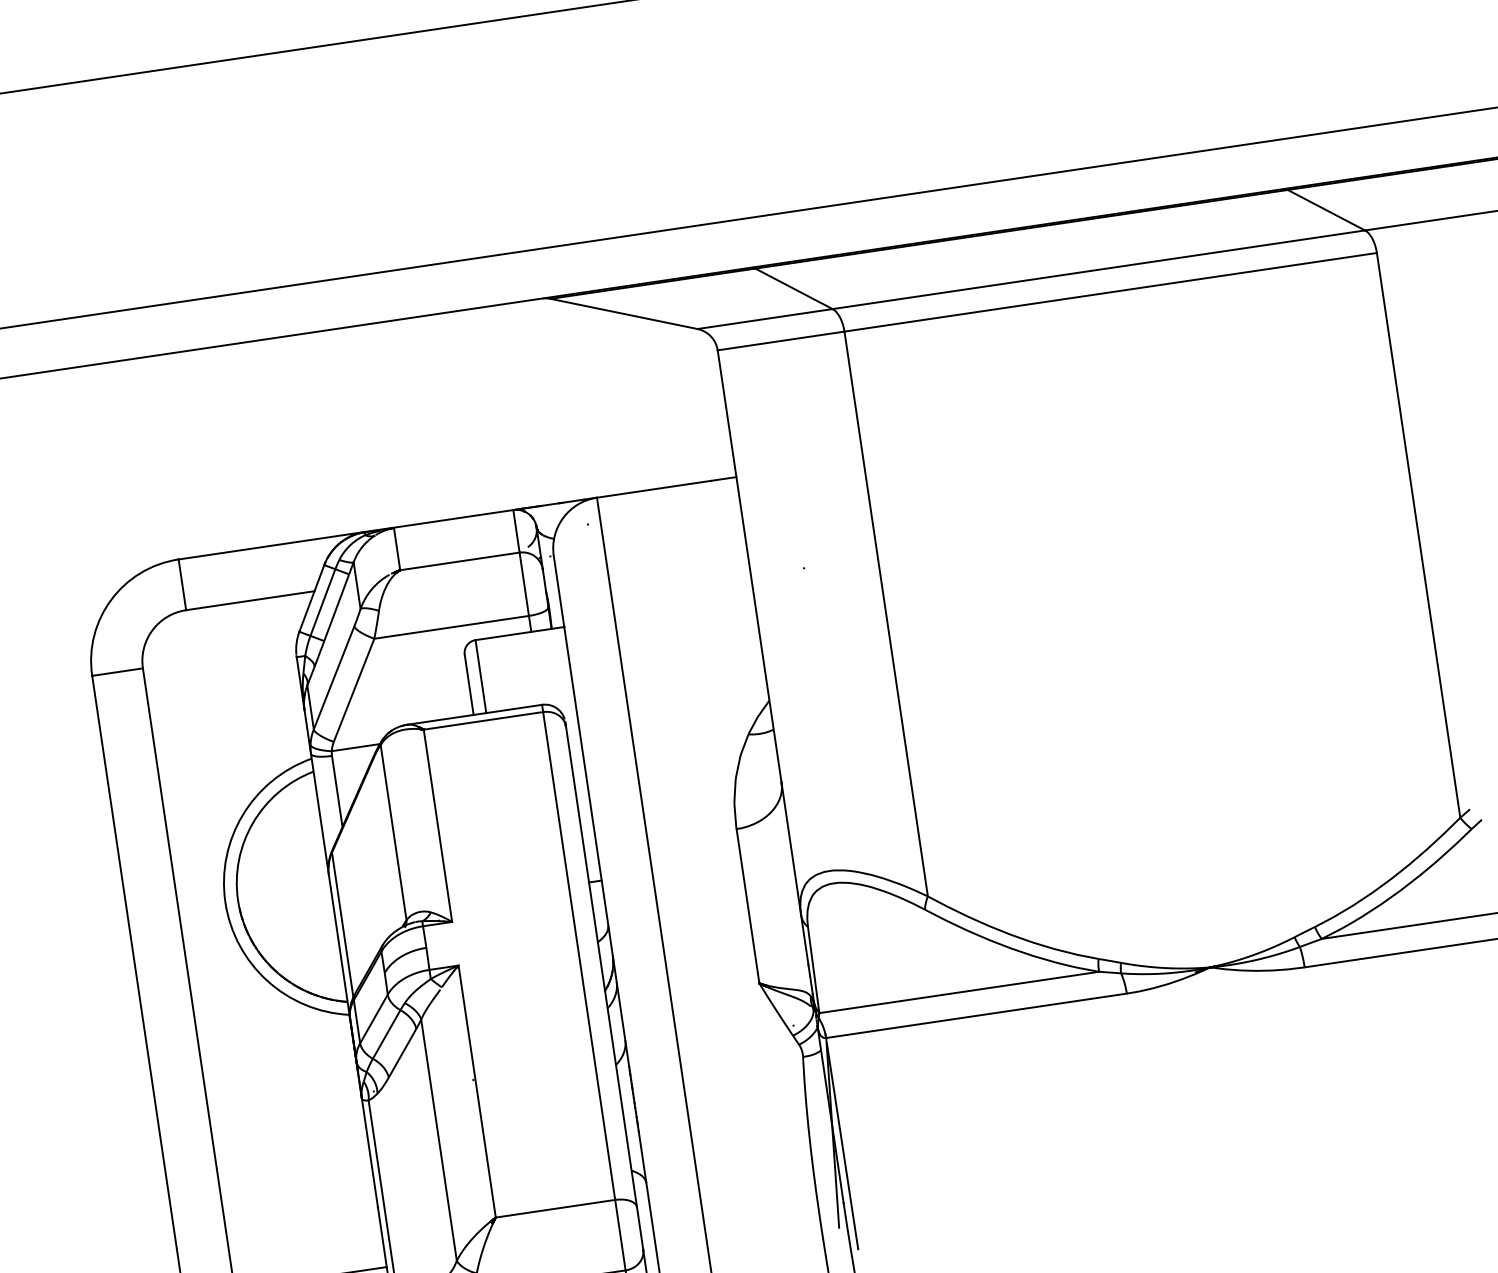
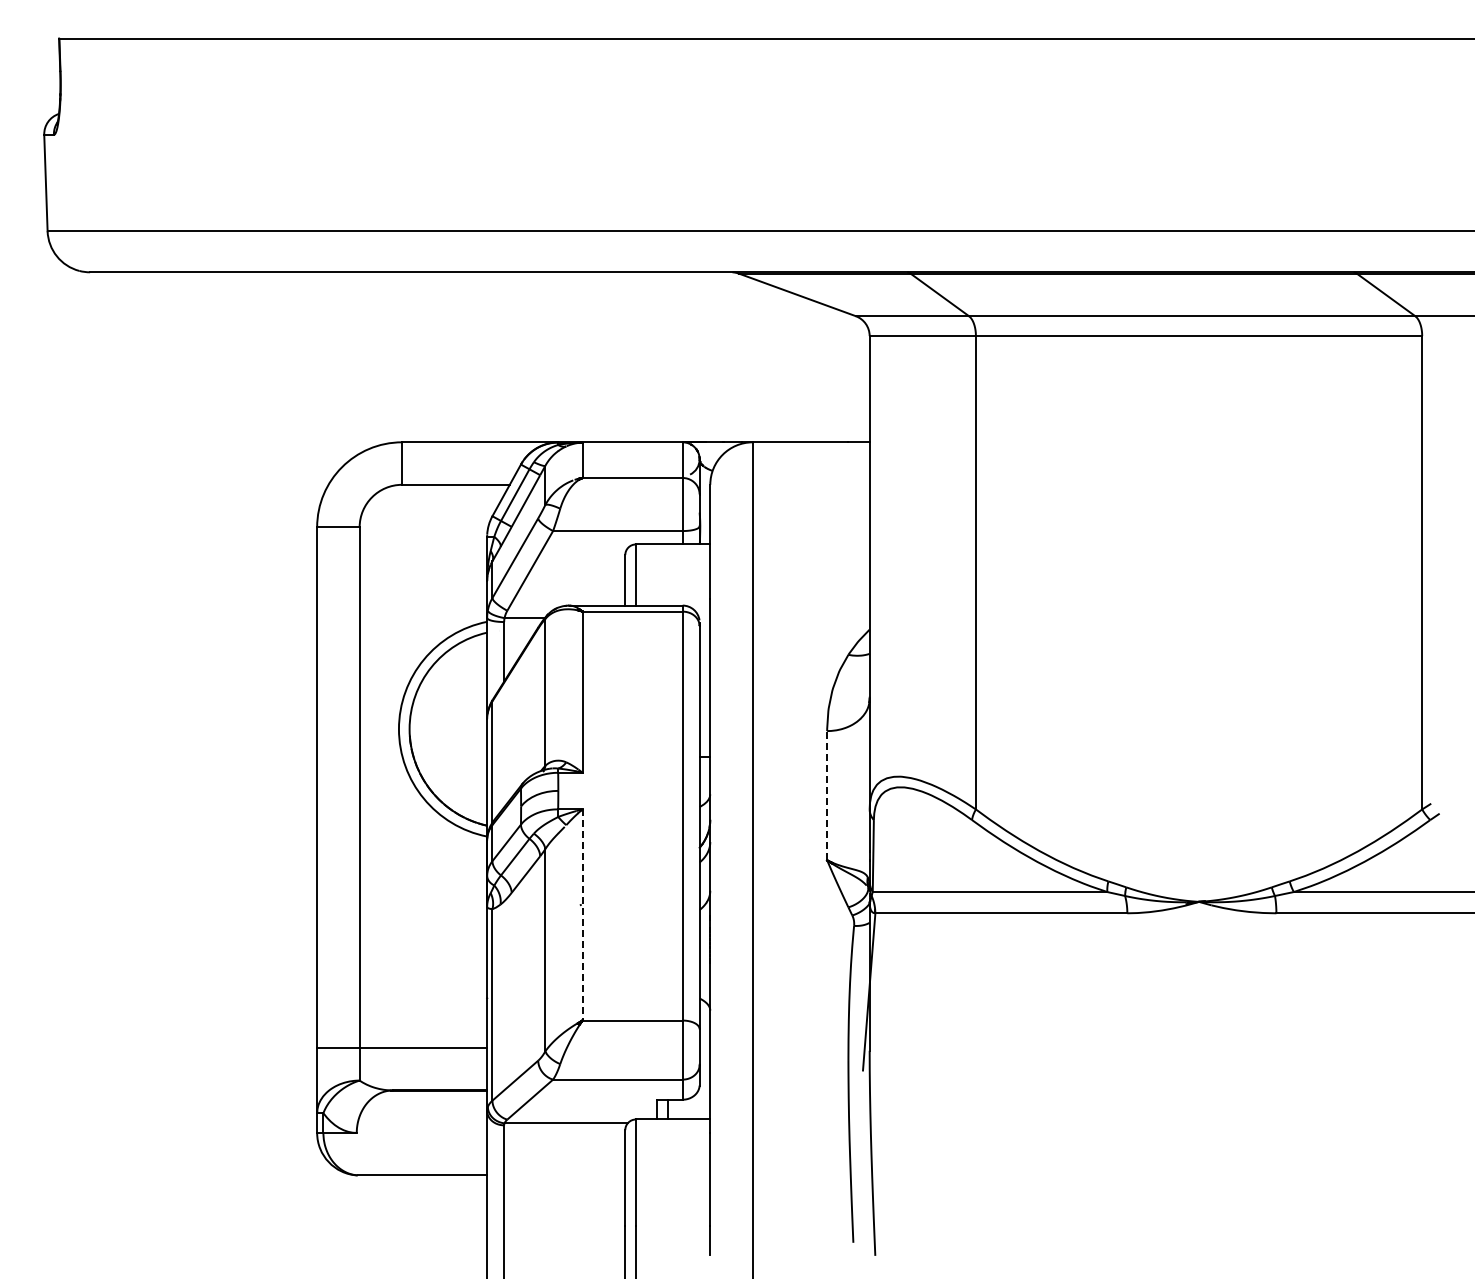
line: (748, 905) -> (827, 795), solid -> dashed
line: (476, 1091) -> (582, 914), solid -> dashed
line: (842, 1145) -> (875, 1003), removed

